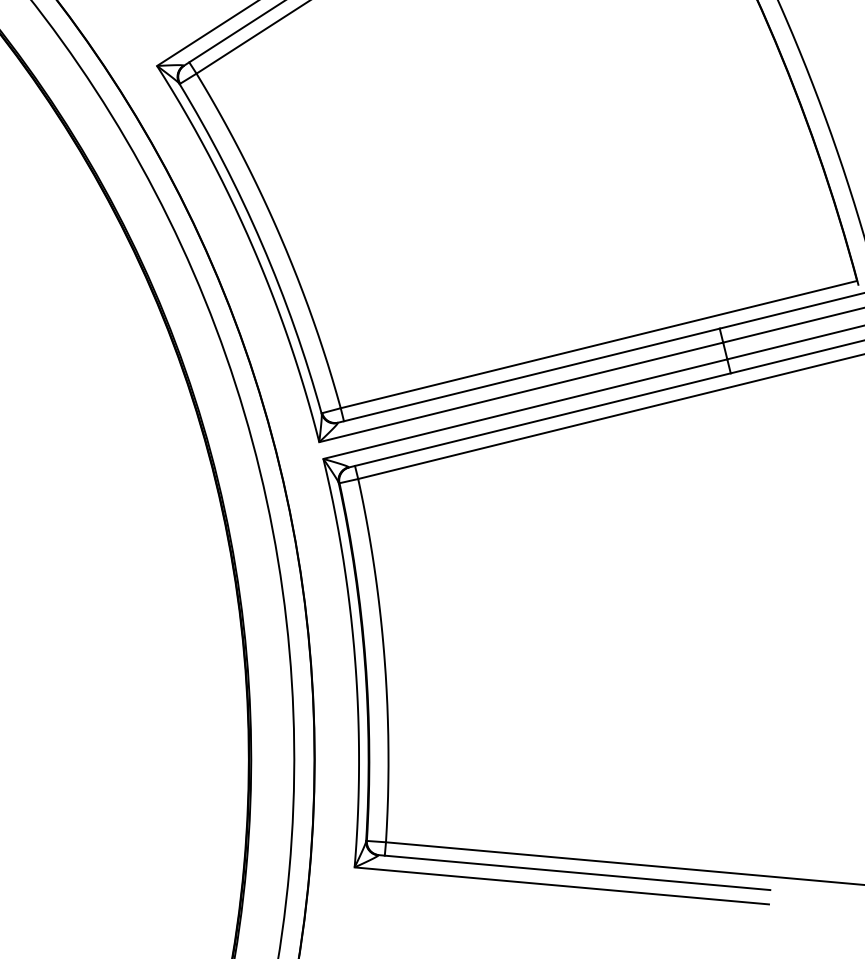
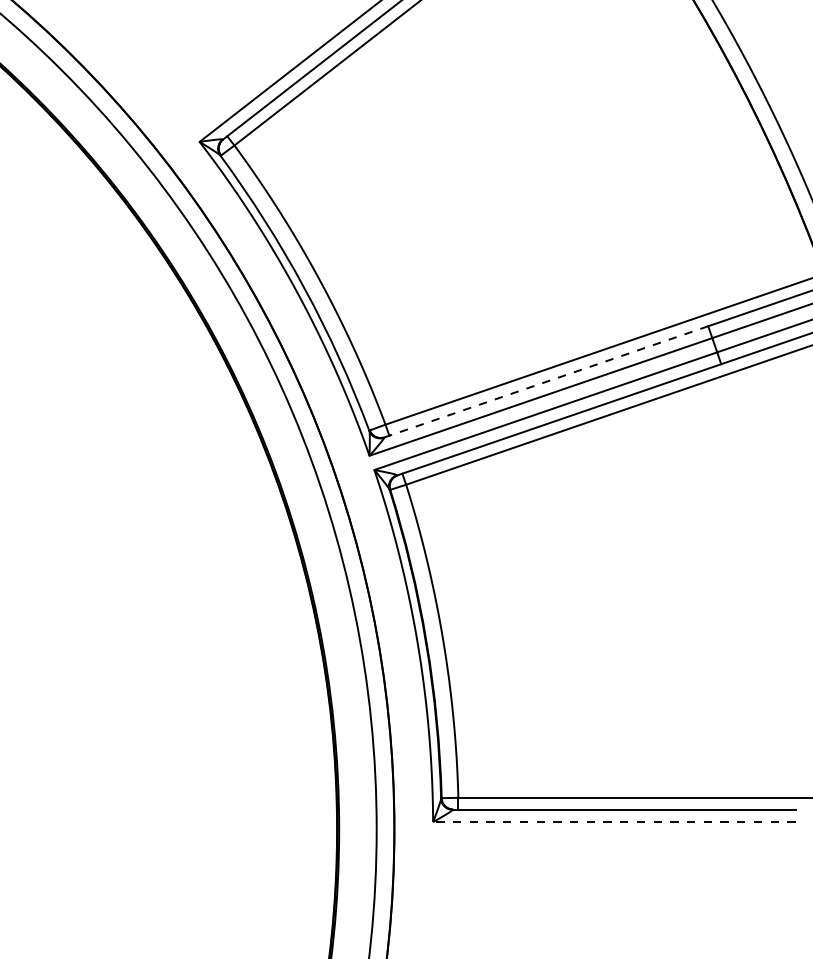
line: (527, 376) -> (545, 382), solid -> dashed
line: (560, 886) -> (613, 822), solid -> dashed

